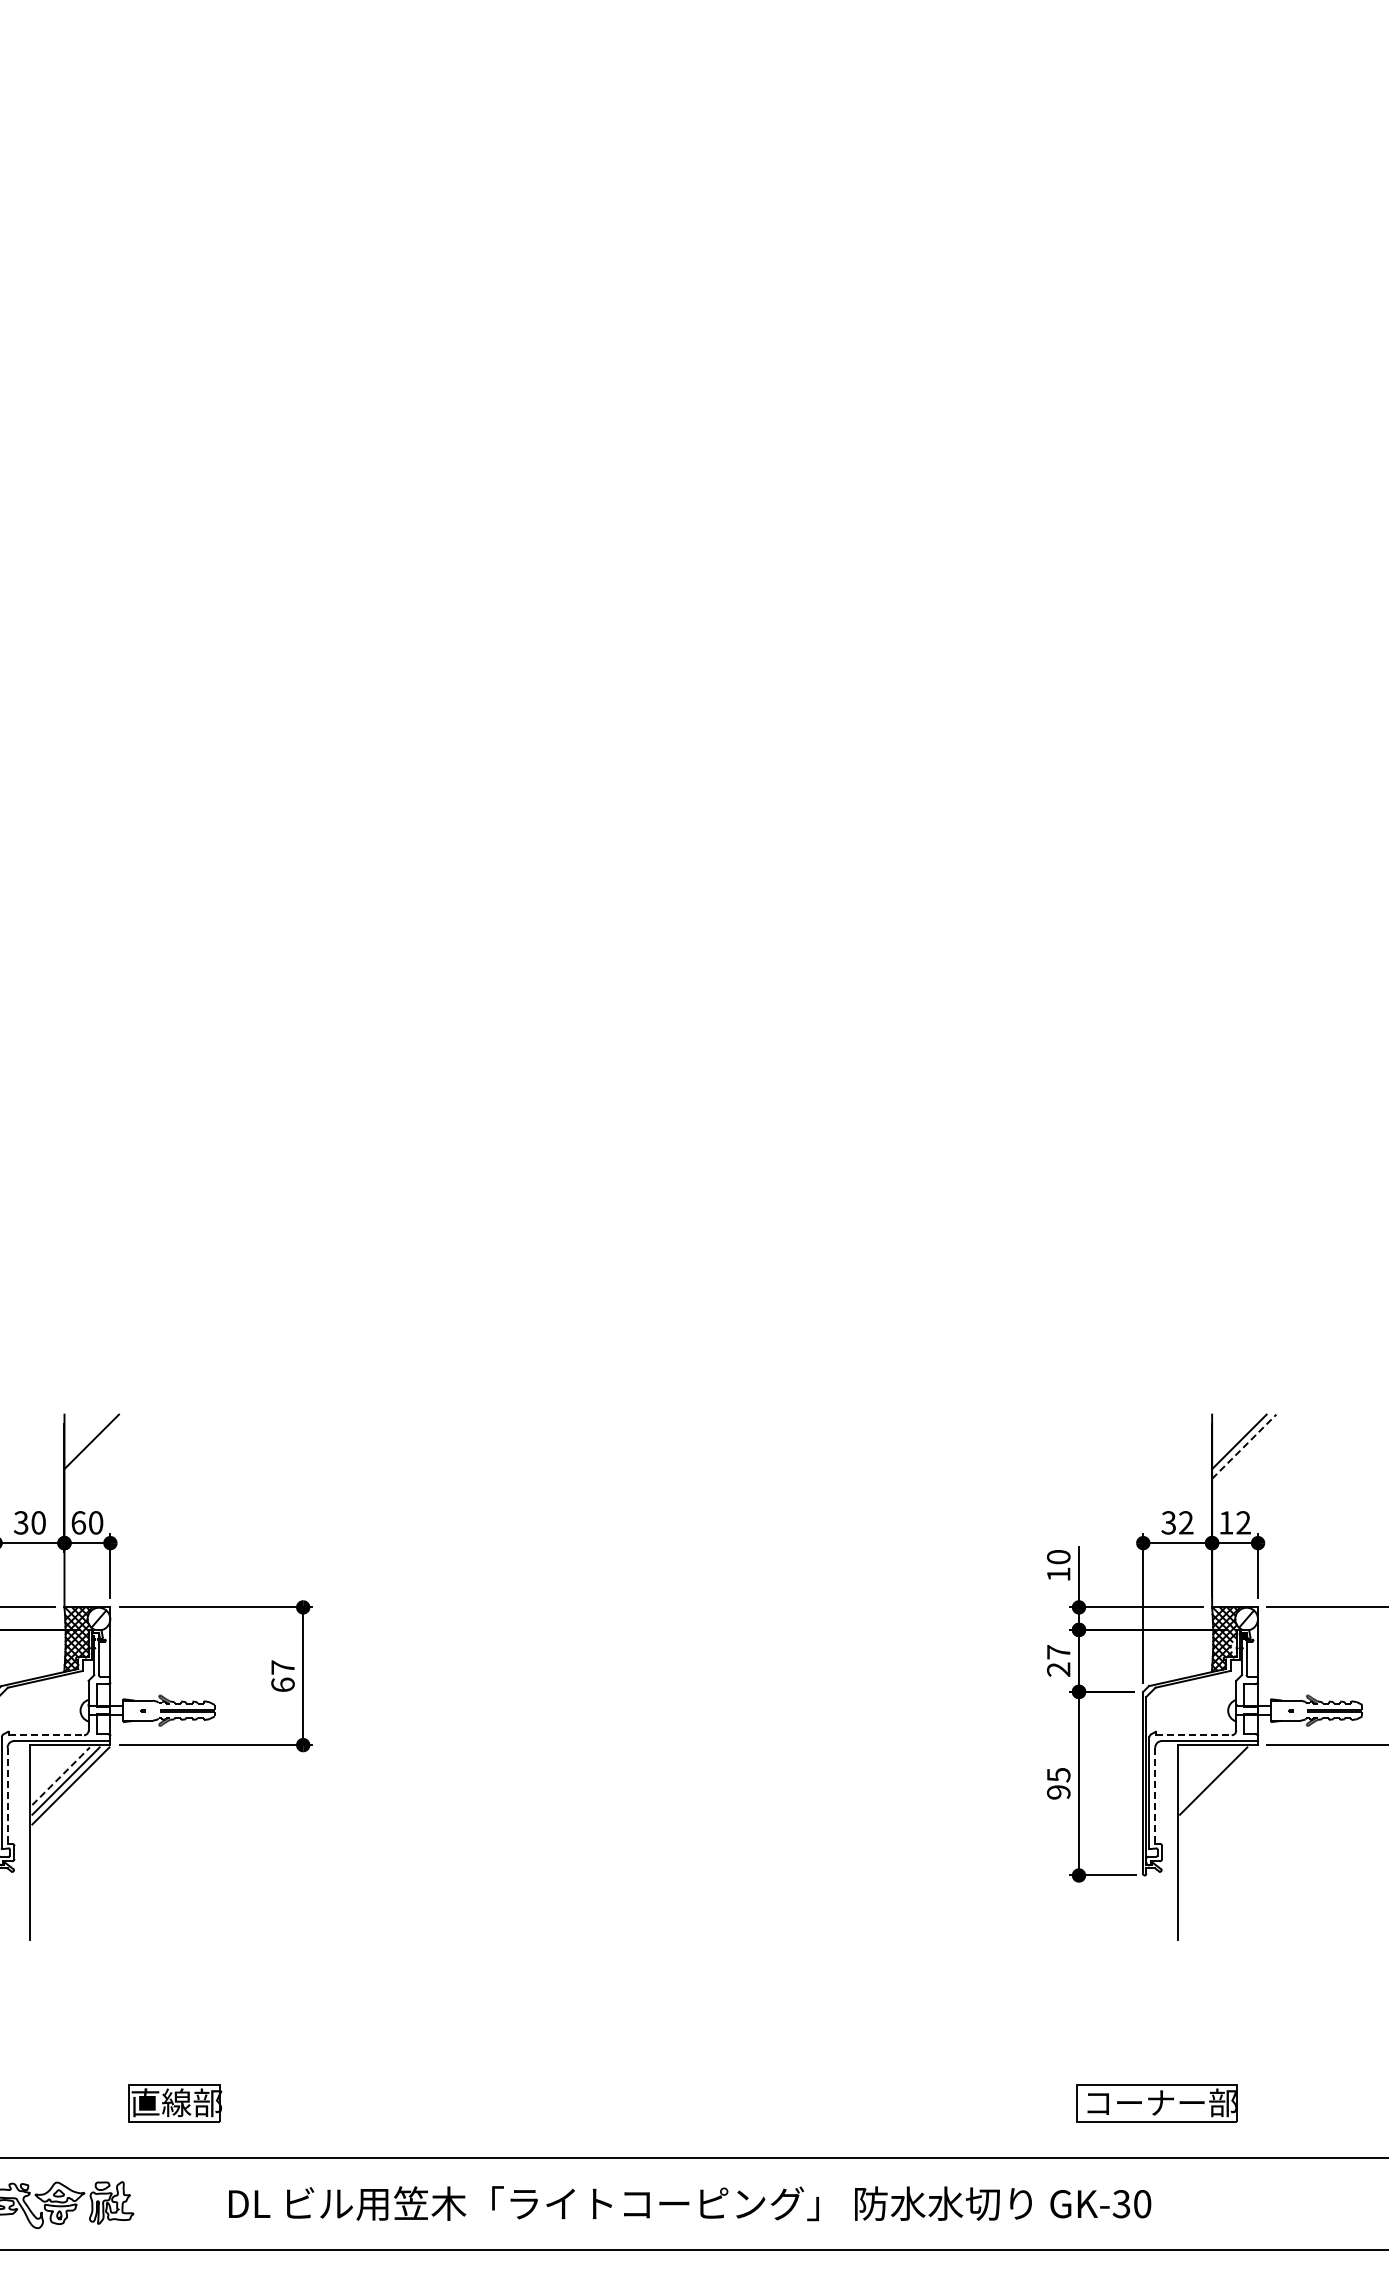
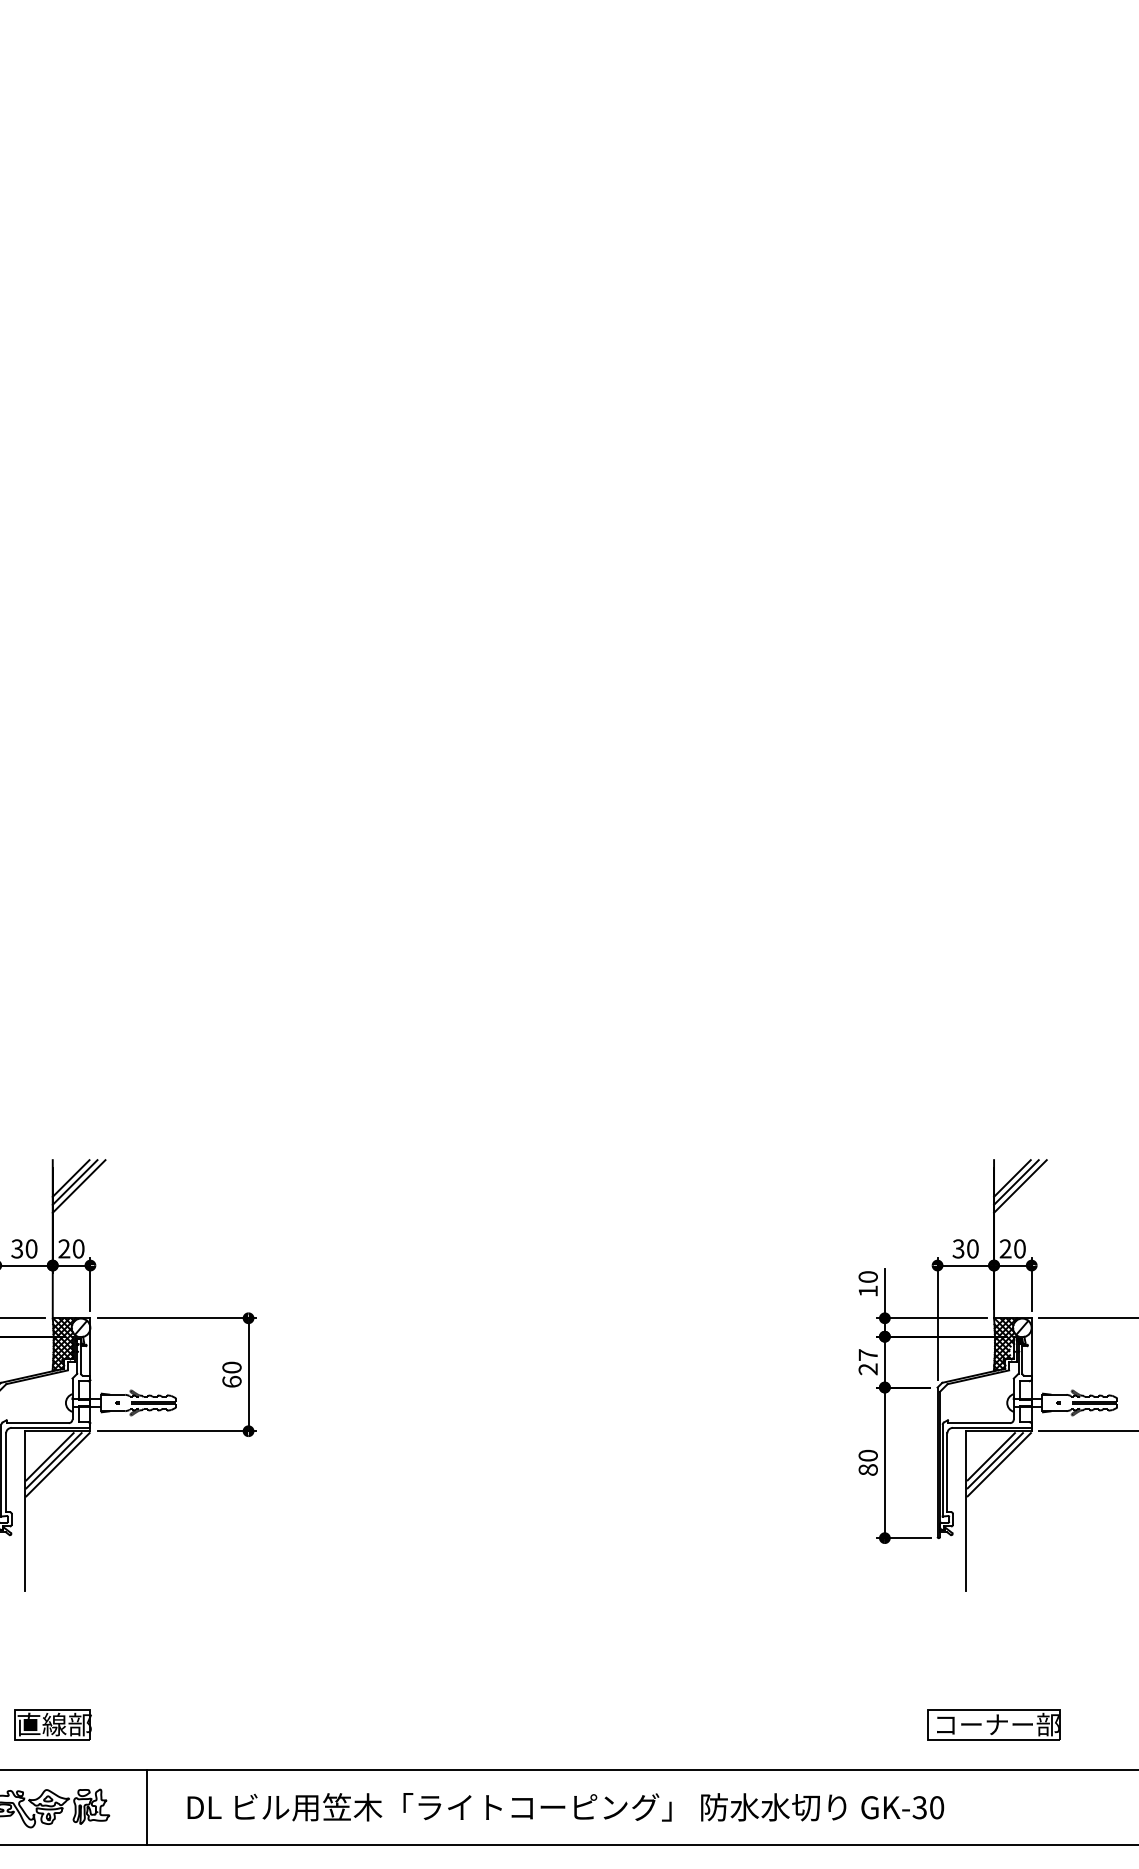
line: (86, 1436) -> (70, 1178), added
line: (1234, 1436) -> (1012, 1178), added
line: (96, 1446) -> (79, 1186), added
line: (1244, 1446) -> (1020, 1186), dashed -> solid
text: (78, 1522) -> (64, 1248), 60 -> 20
text: (1186, 1522) -> (973, 1248), 32 -> 30
text: (1234, 1522) -> (1012, 1248), 12 -> 20
text: (282, 1667) -> (231, 1367), 67 -> 60
line: (46, 1735) -> (38, 1423), dashed -> solid
line: (1194, 1735) -> (979, 1423), dashed -> solid
line: (61, 1776) -> (50, 1456), dashed -> solid
line: (1208, 1776) -> (991, 1456), added
text: (1058, 1783) -> (868, 1462), 95 -> 80
line: (1218, 1785) -> (999, 1464), added
line: (7, 1795) -> (6, 1472), dashed -> solid
line: (1155, 1795) -> (947, 1472), dashed -> solid
part: (175, 2103) -> (53, 1725), moved
part: (1156, 2103) -> (993, 1725), moved
line: (179, 2204) -> (147, 1808), added

